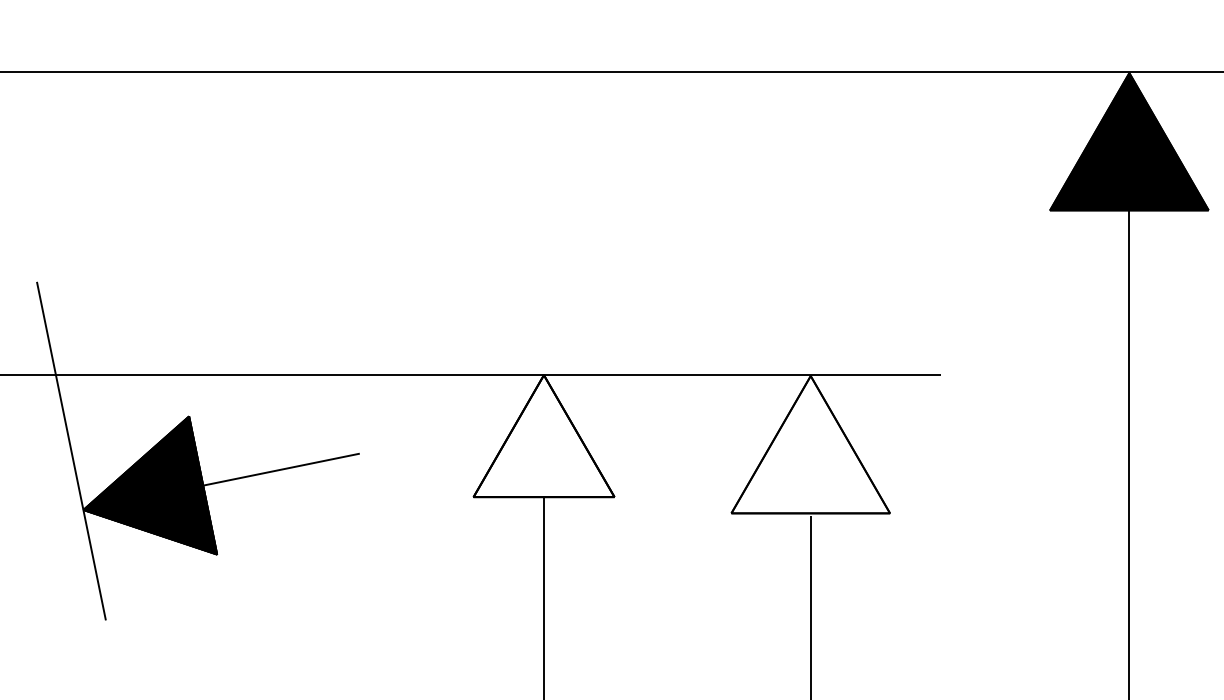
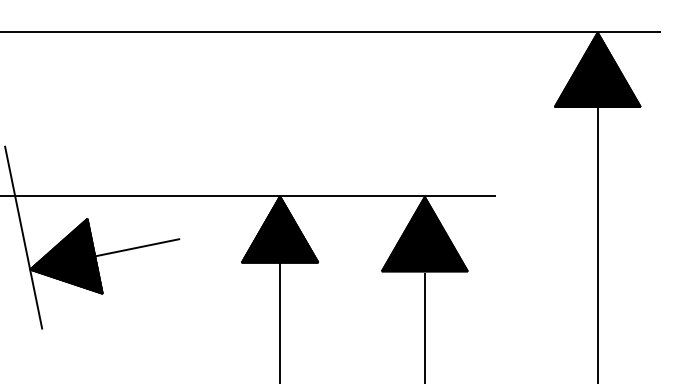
fill: (542, 436) -> (279, 229), added
fill: (810, 443) -> (424, 233), added

